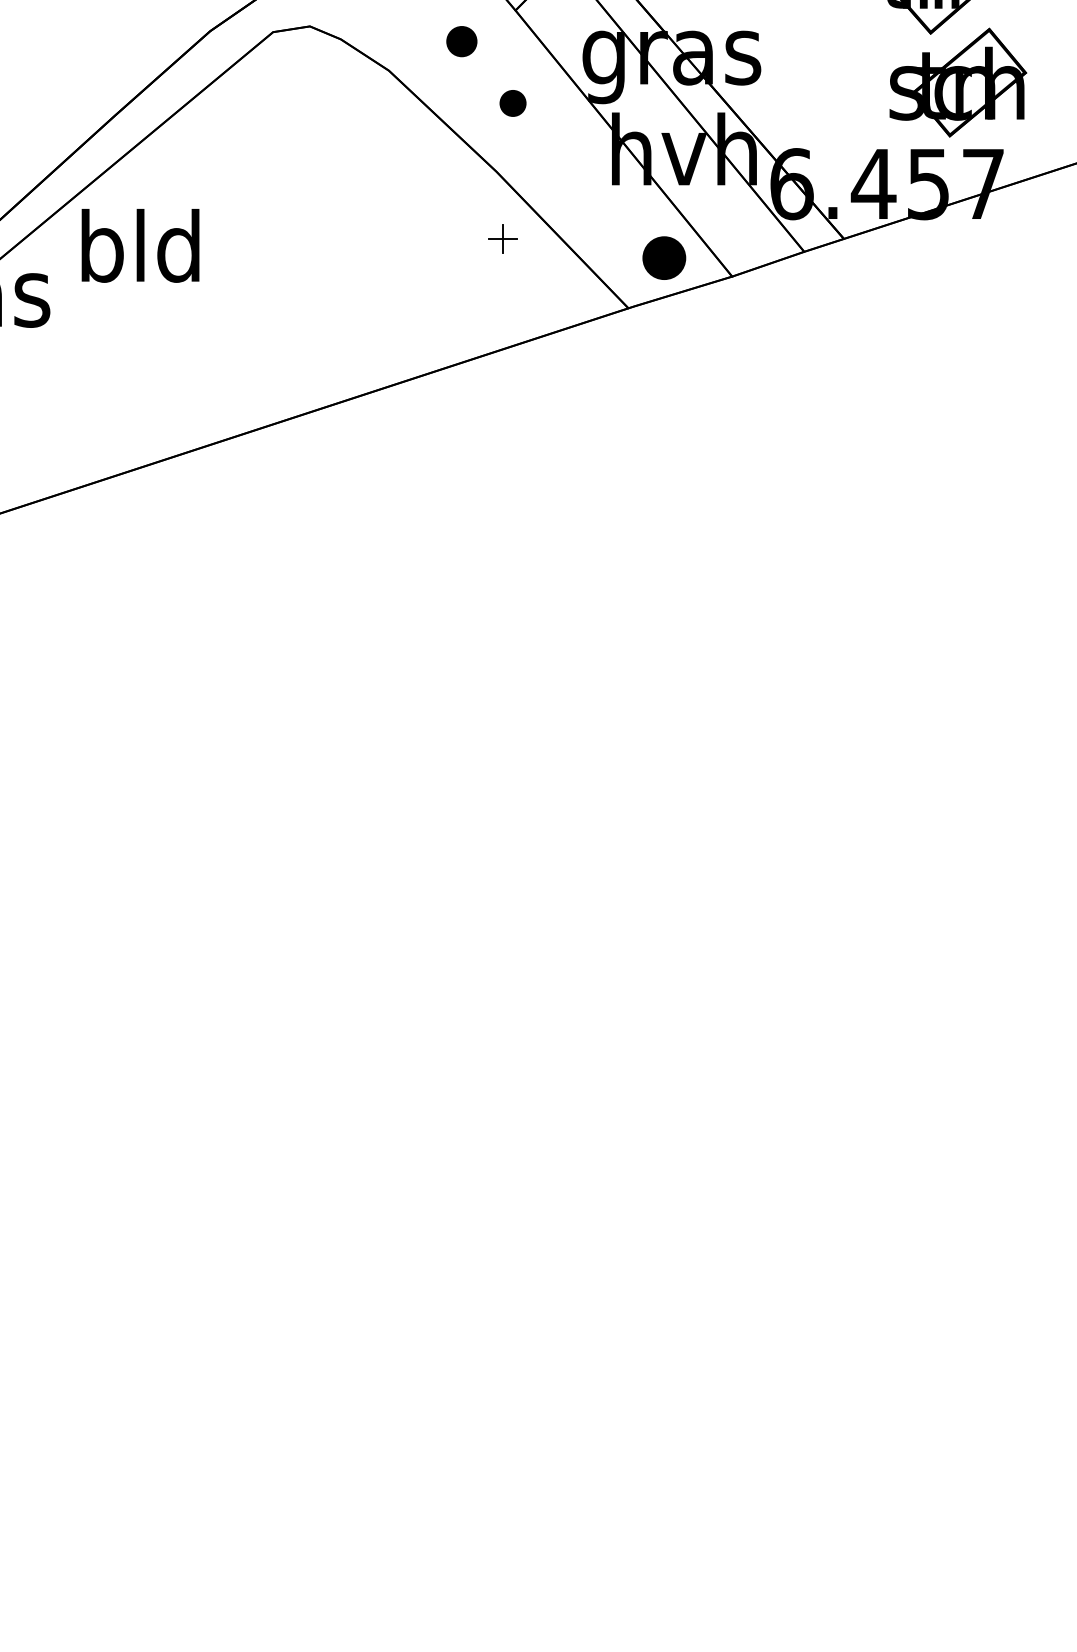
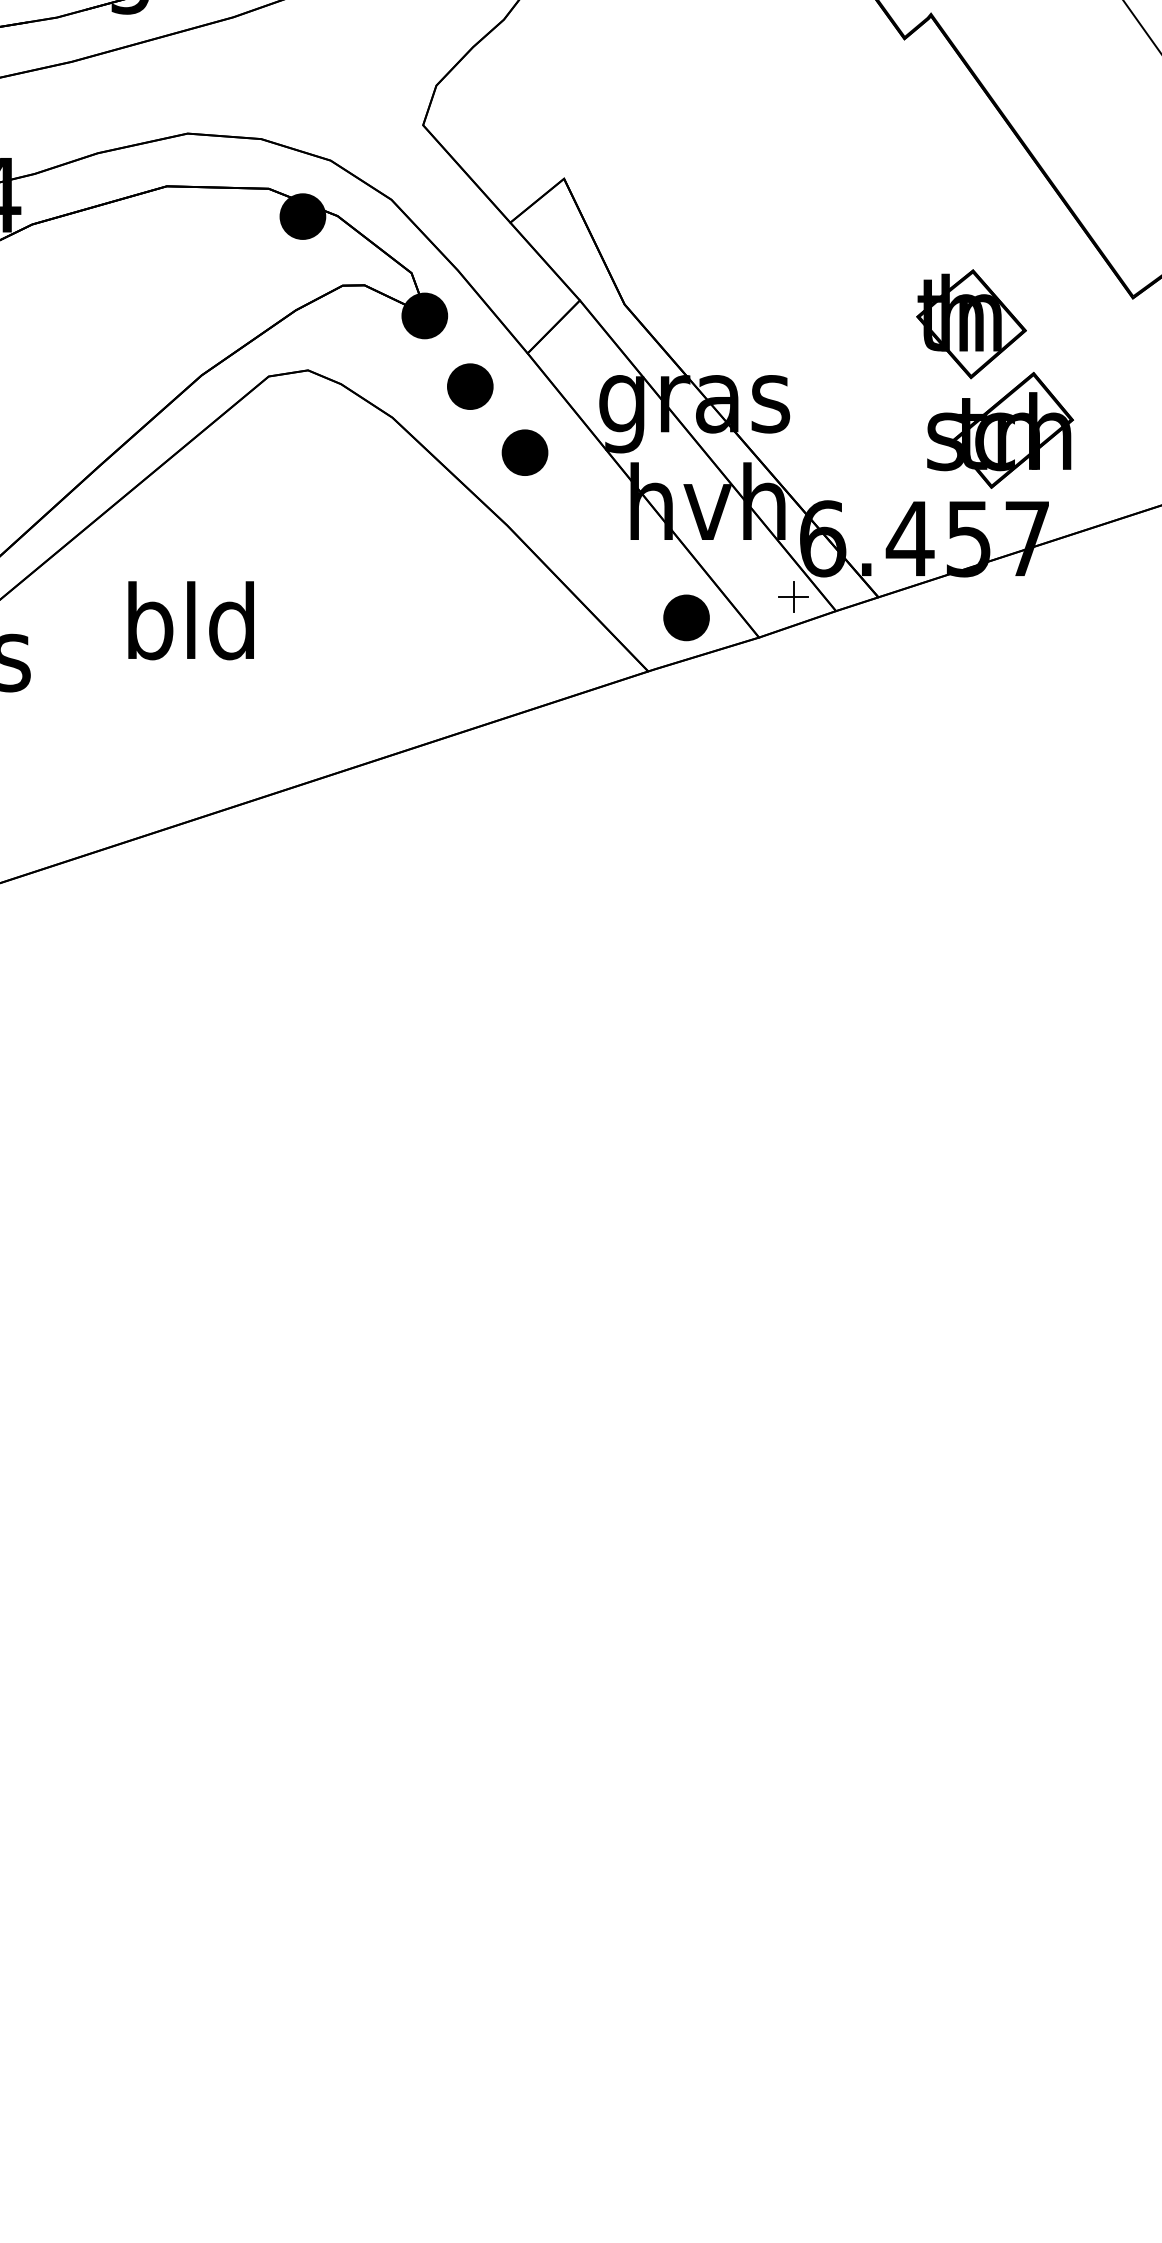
part: (462, 41) -> (470, 386), size x1.43
part: (512, 103) -> (524, 452), size x1.67
part: (503, 238) -> (793, 596), moved
text: (139, 245) -> (190, 620), moved

